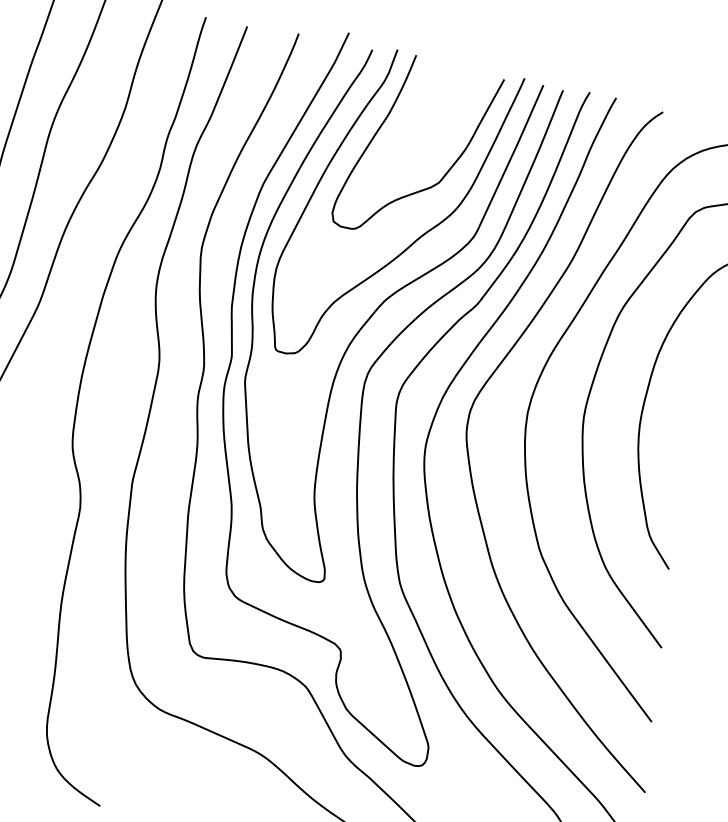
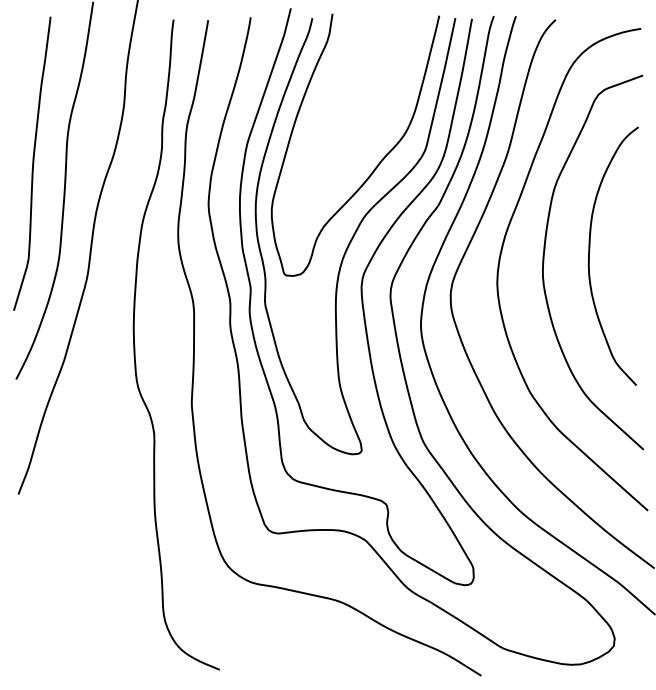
curve: (445, 172) -> (391, 104), removed

